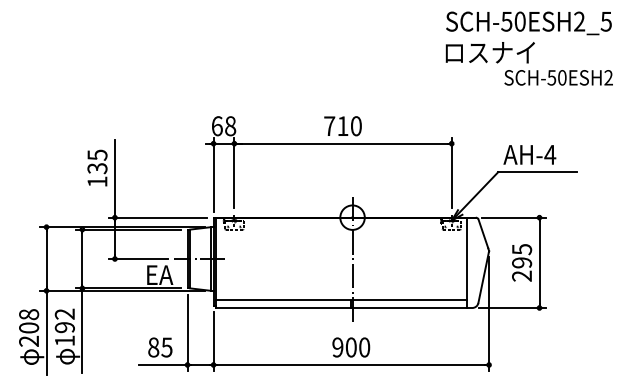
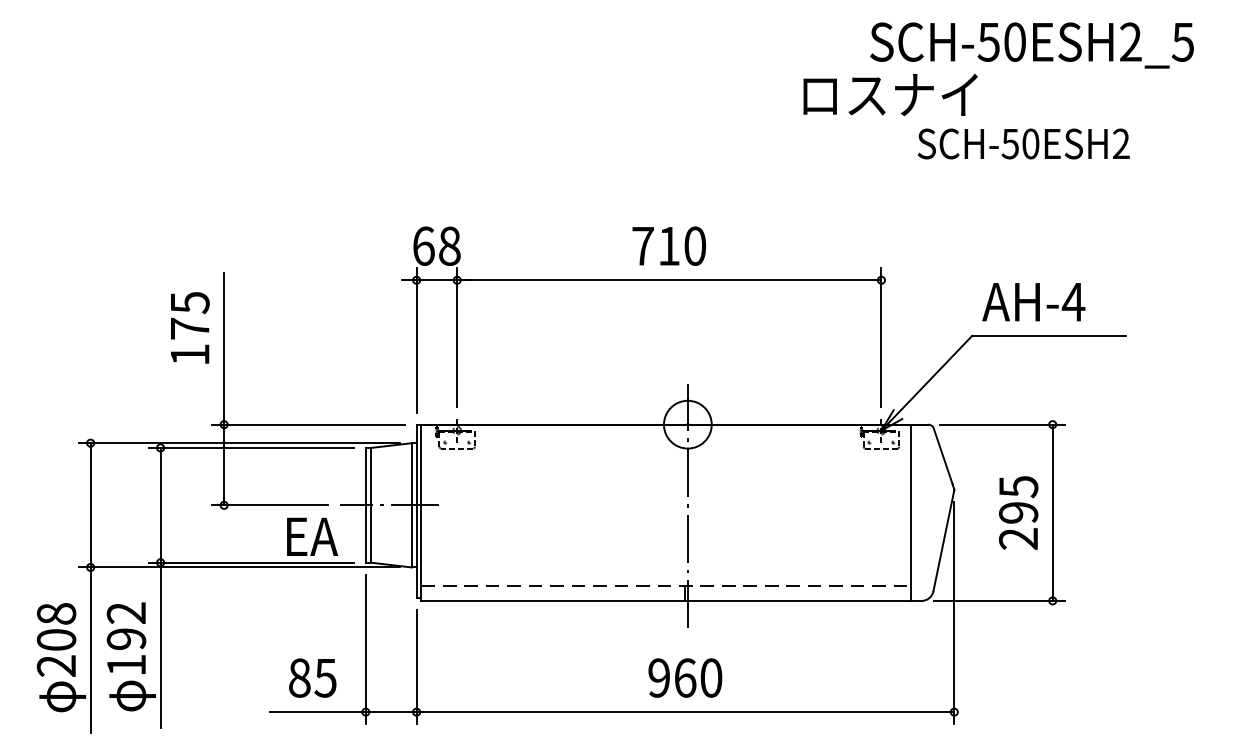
text: (528, 63) -> (964, 115), moved
text: (97, 168) -> (190, 328), 135 -> 175
line: (341, 300) -> (666, 586), solid -> dashed
text: (350, 347) -> (683, 678), 900 -> 960

